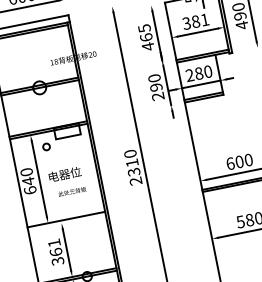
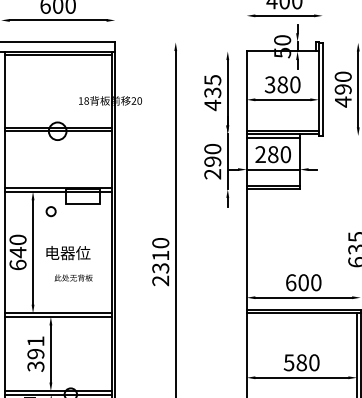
text: (205, 19) -> (295, 84), 381 -> 380
text: (146, 37) -> (212, 92), 465 -> 435
line: (196, 61) -> (272, 137), added
line: (66, 221) -> (57, 316), added
text: (55, 251) -> (35, 353), 361 -> 391

